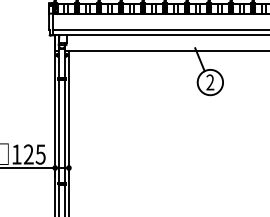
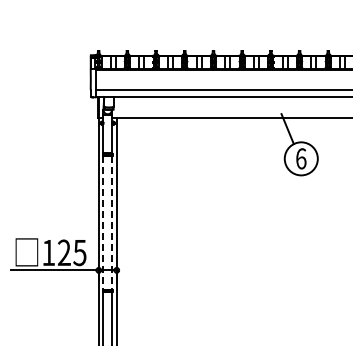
text: (210, 82) -> (301, 158), 2 -> 6
line: (58, 131) -> (103, 222), solid -> dashed
line: (65, 131) -> (112, 222), solid -> dashed

